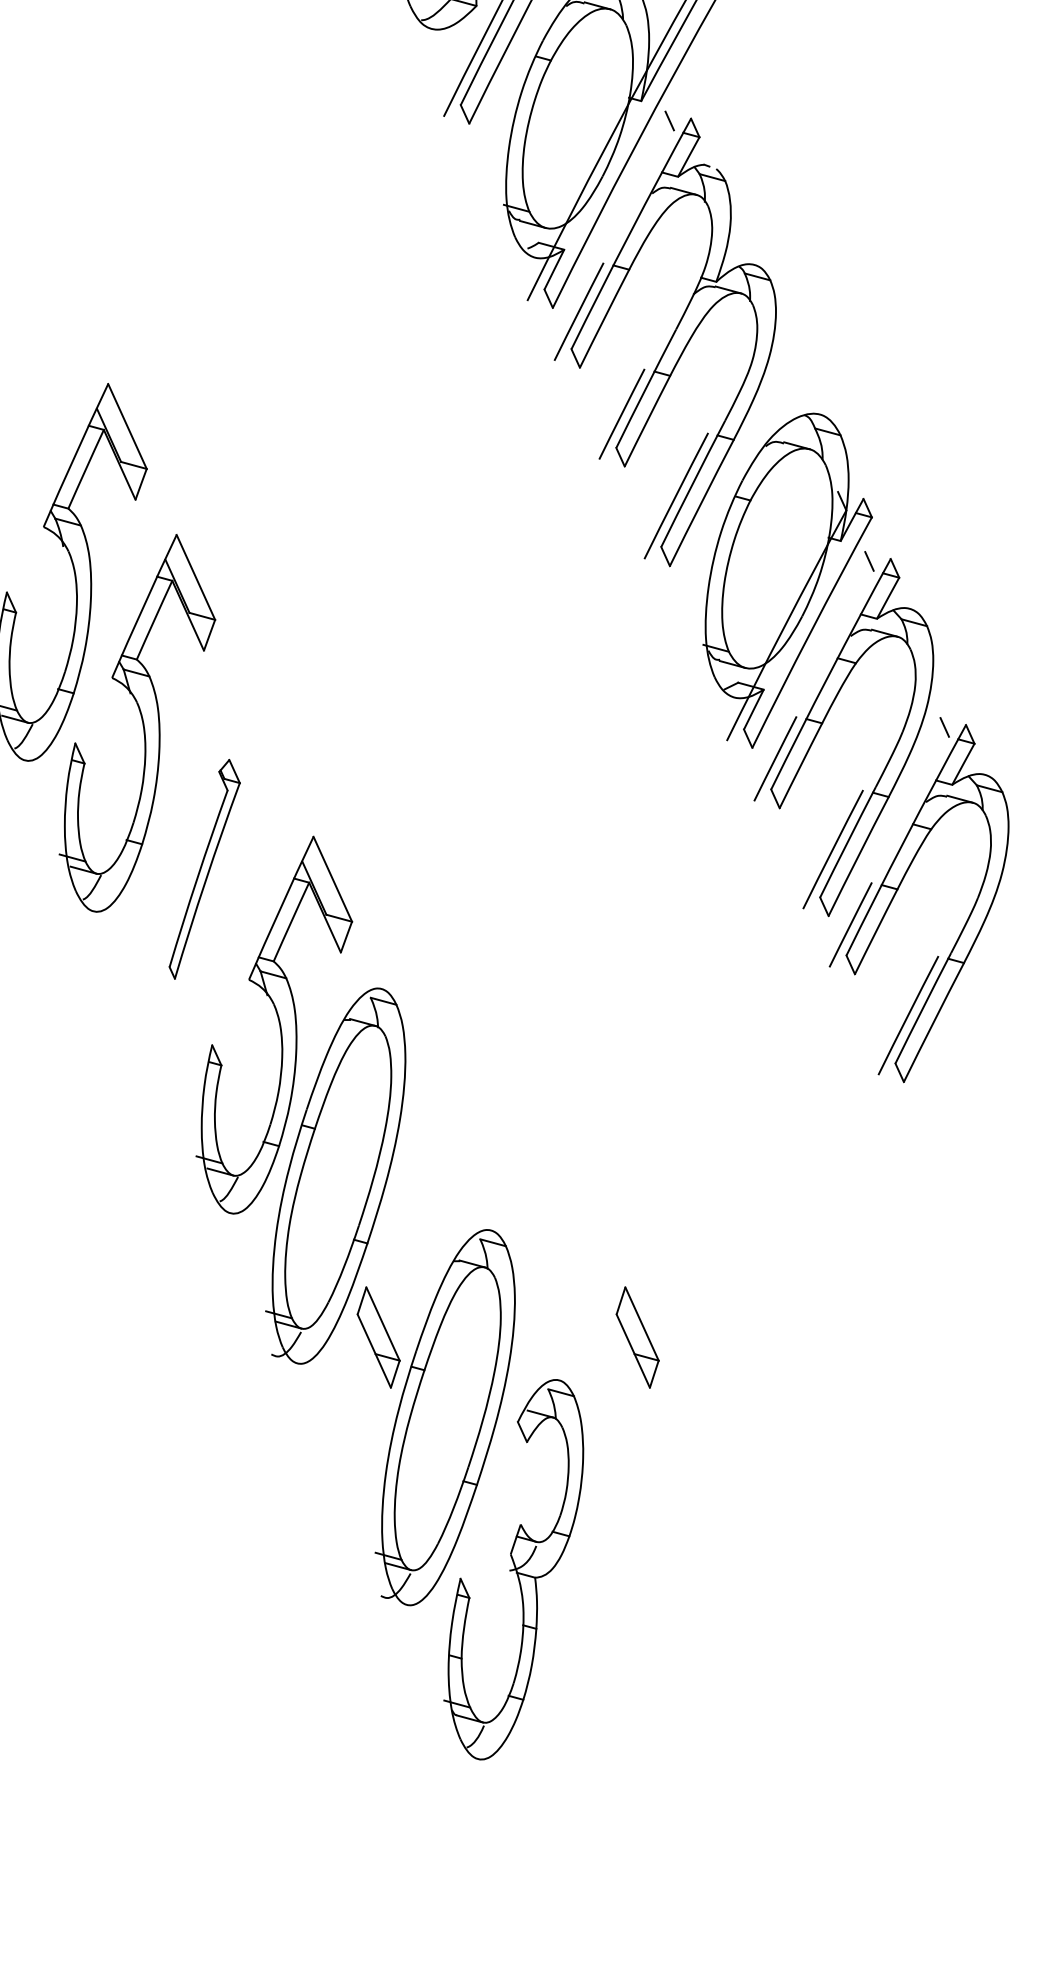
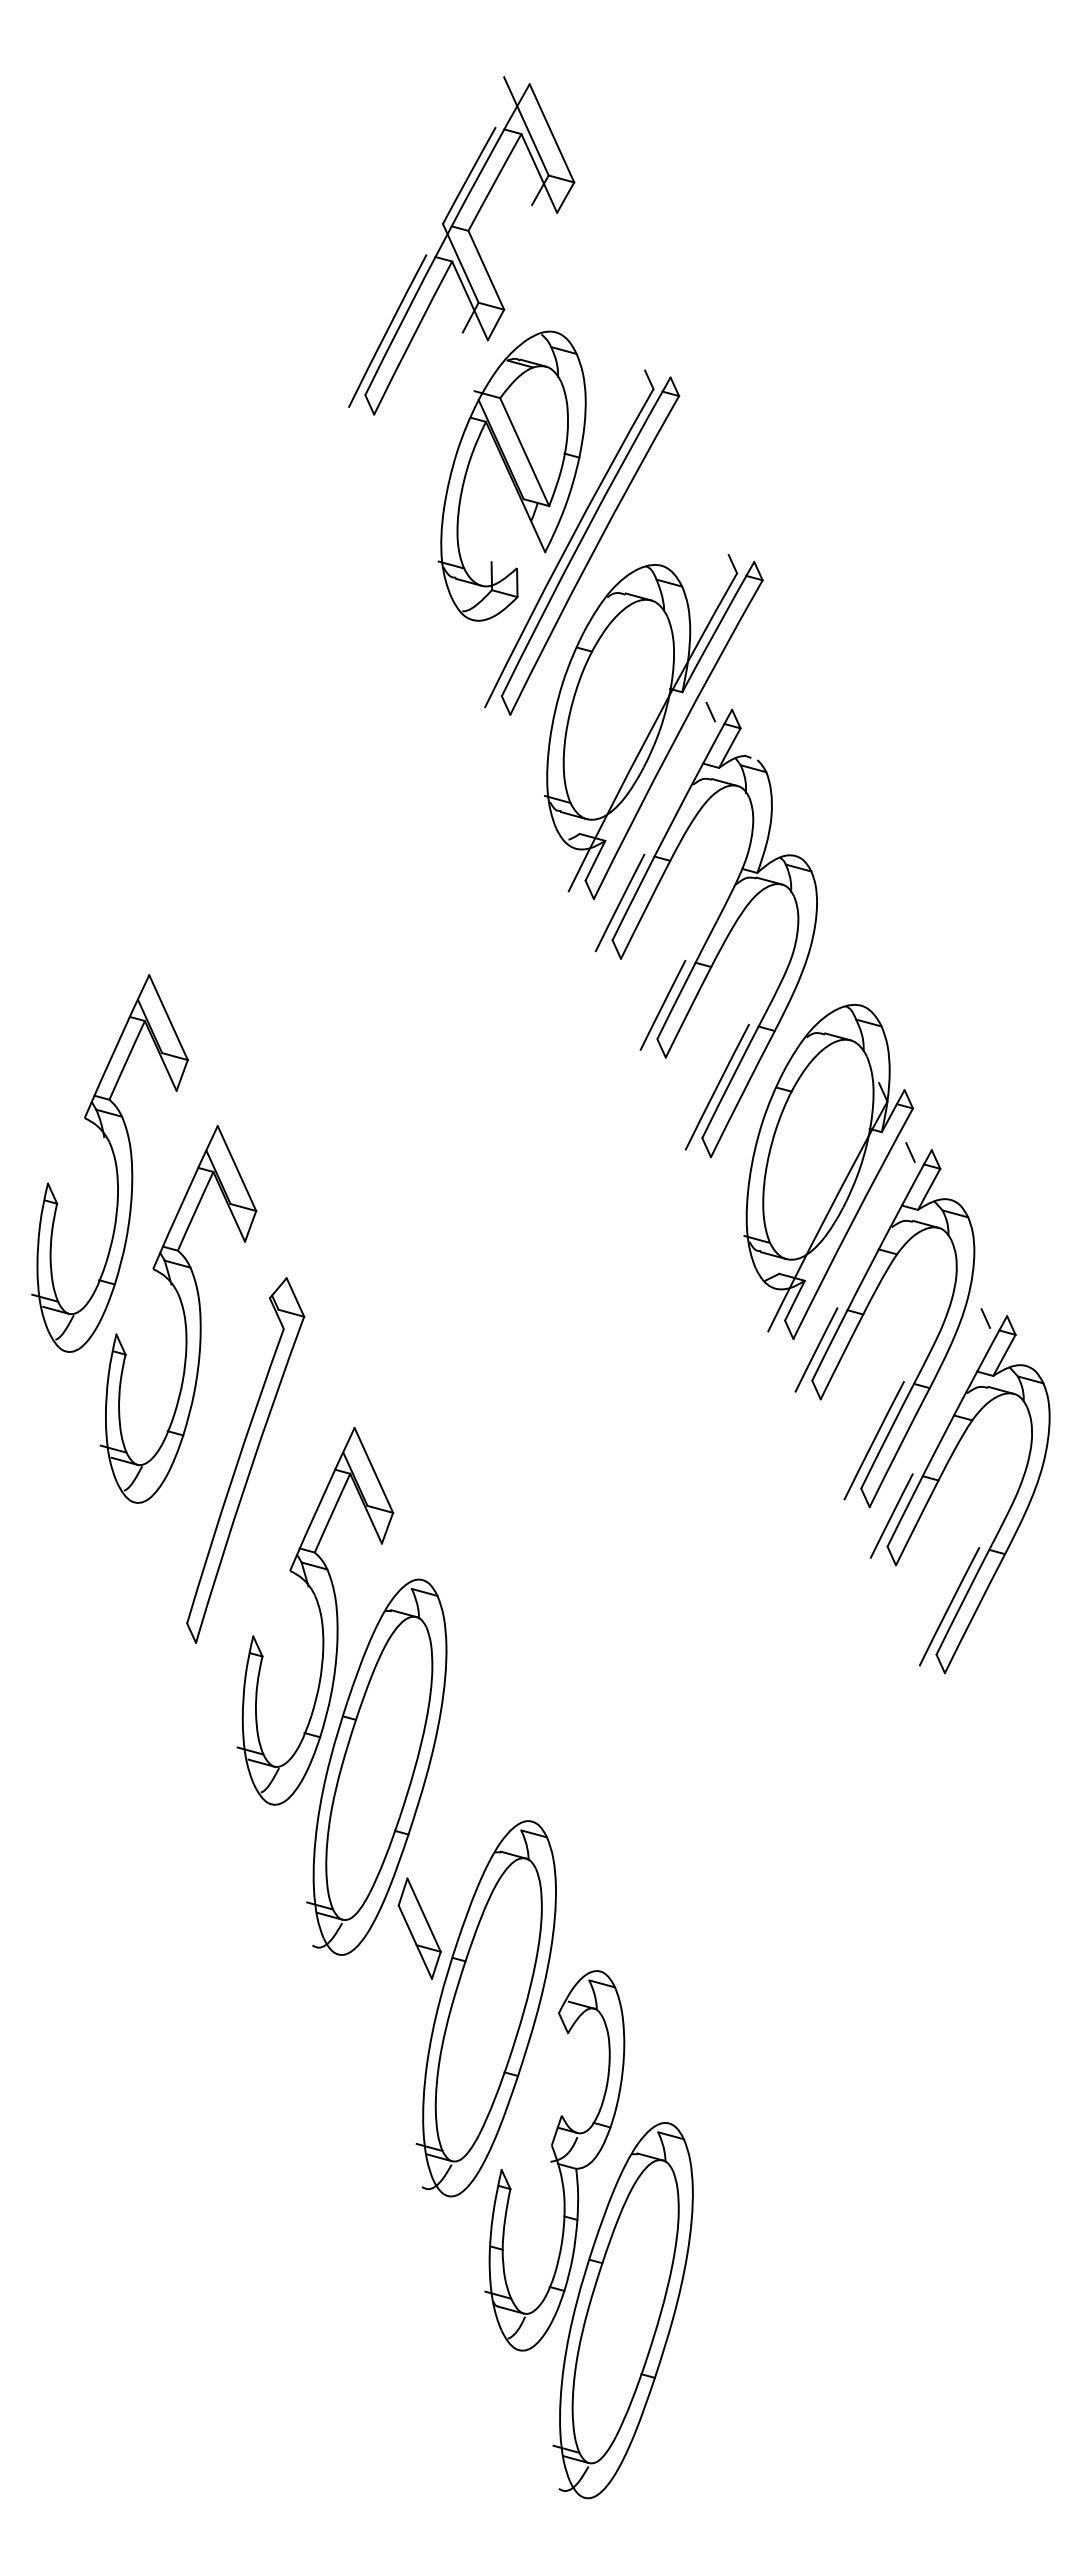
part: (204, 869) -> (245, 1460), size x1.67
part: (637, 1337) -> (678, 1928), removed
part: (581, 1719) -> (622, 2310), added

